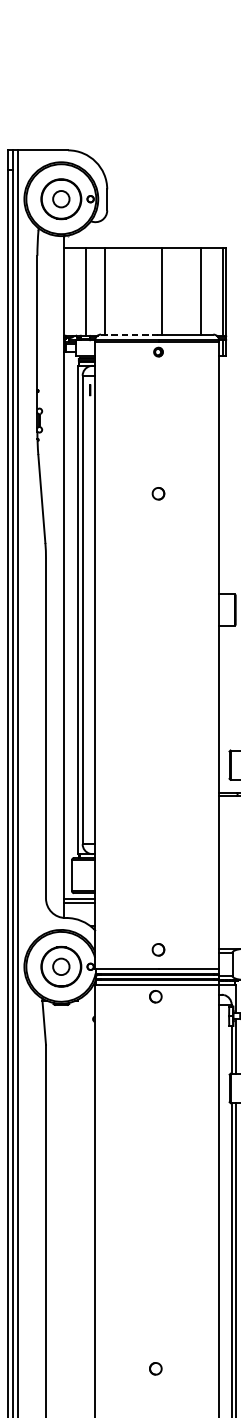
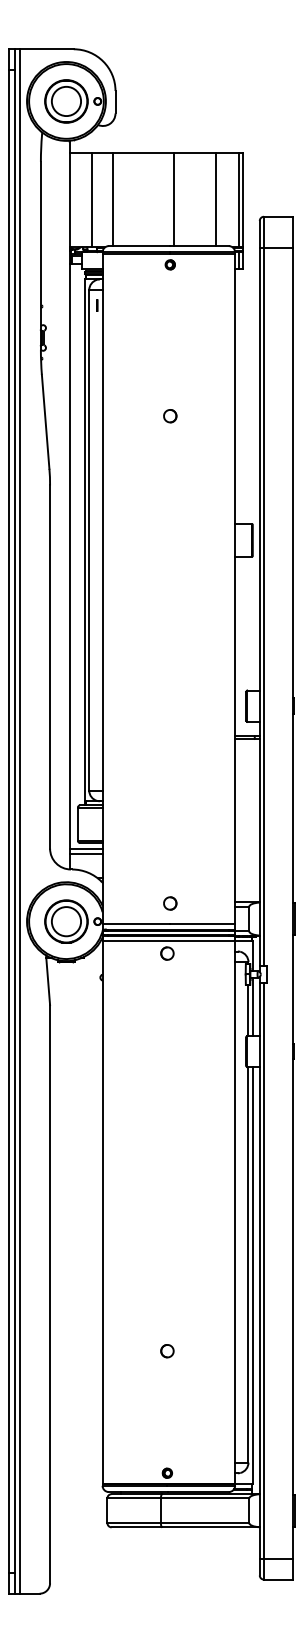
circle: (61, 199) -> (66, 101), size x1.67
line: (129, 334) -> (139, 246), dashed -> solid
circle: (61, 966) -> (66, 921), size x1.67

